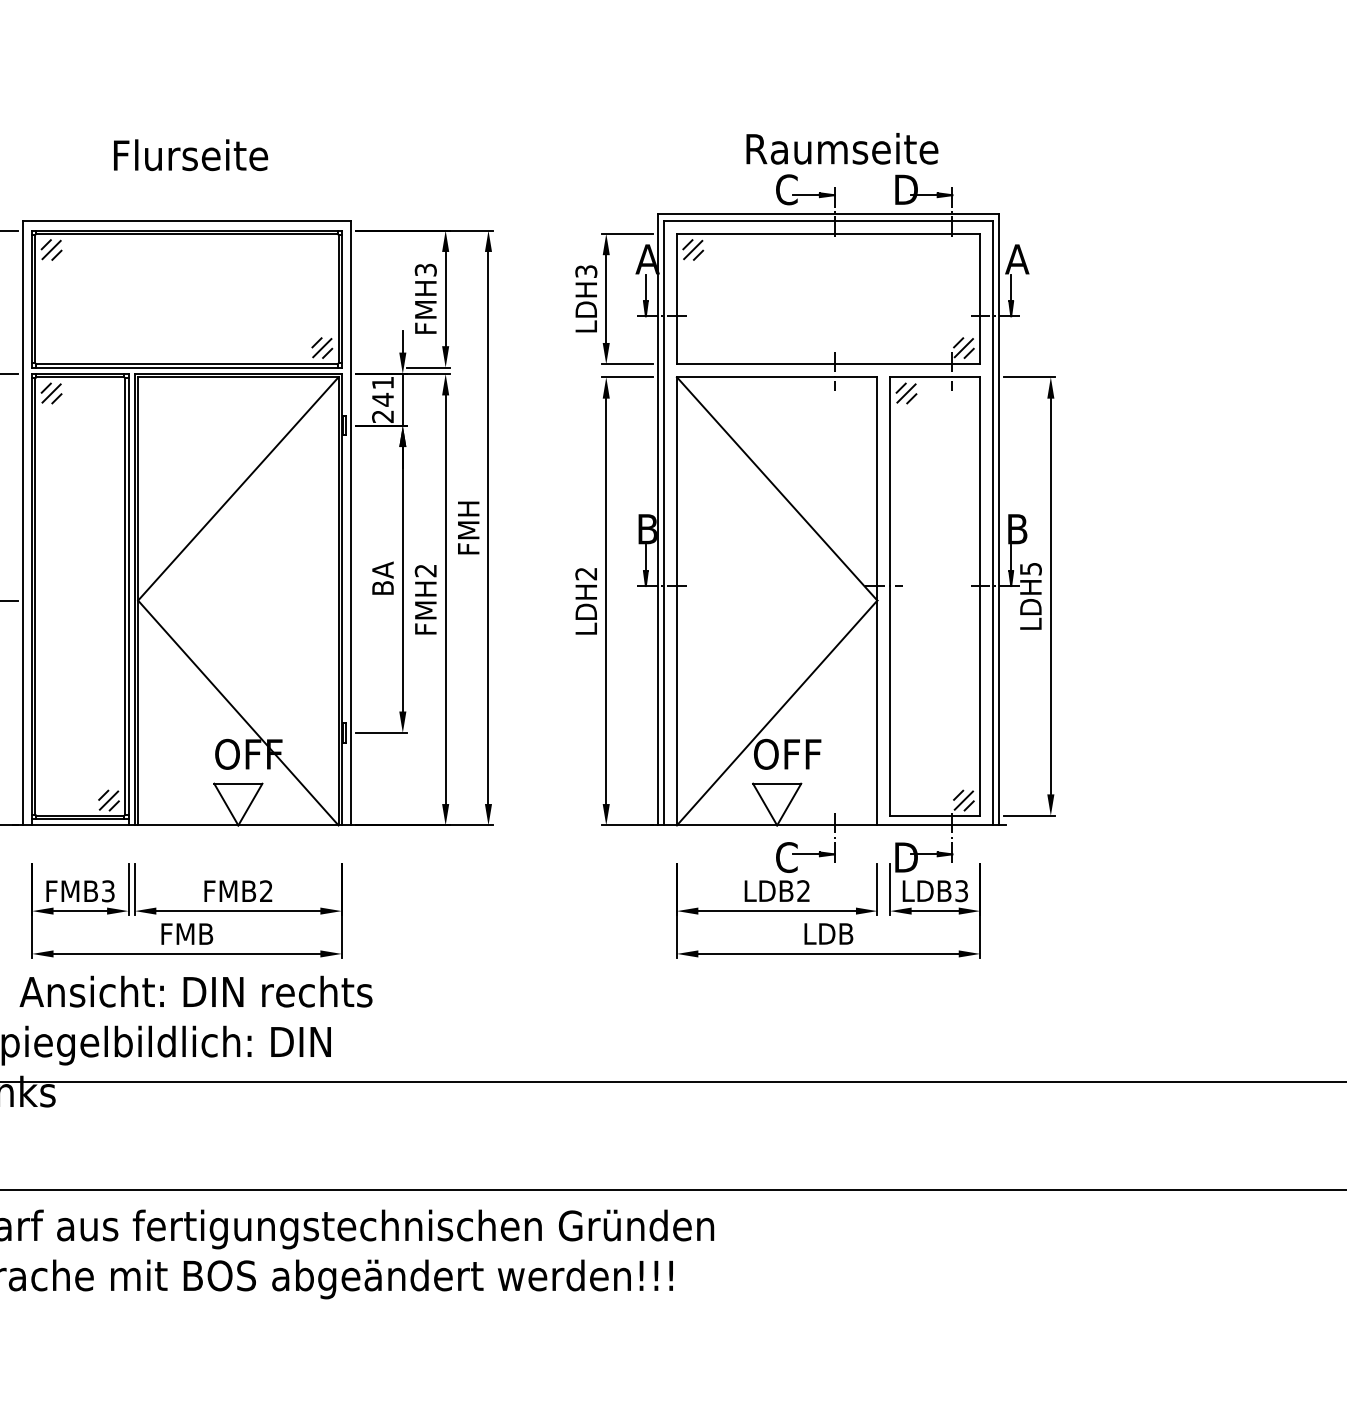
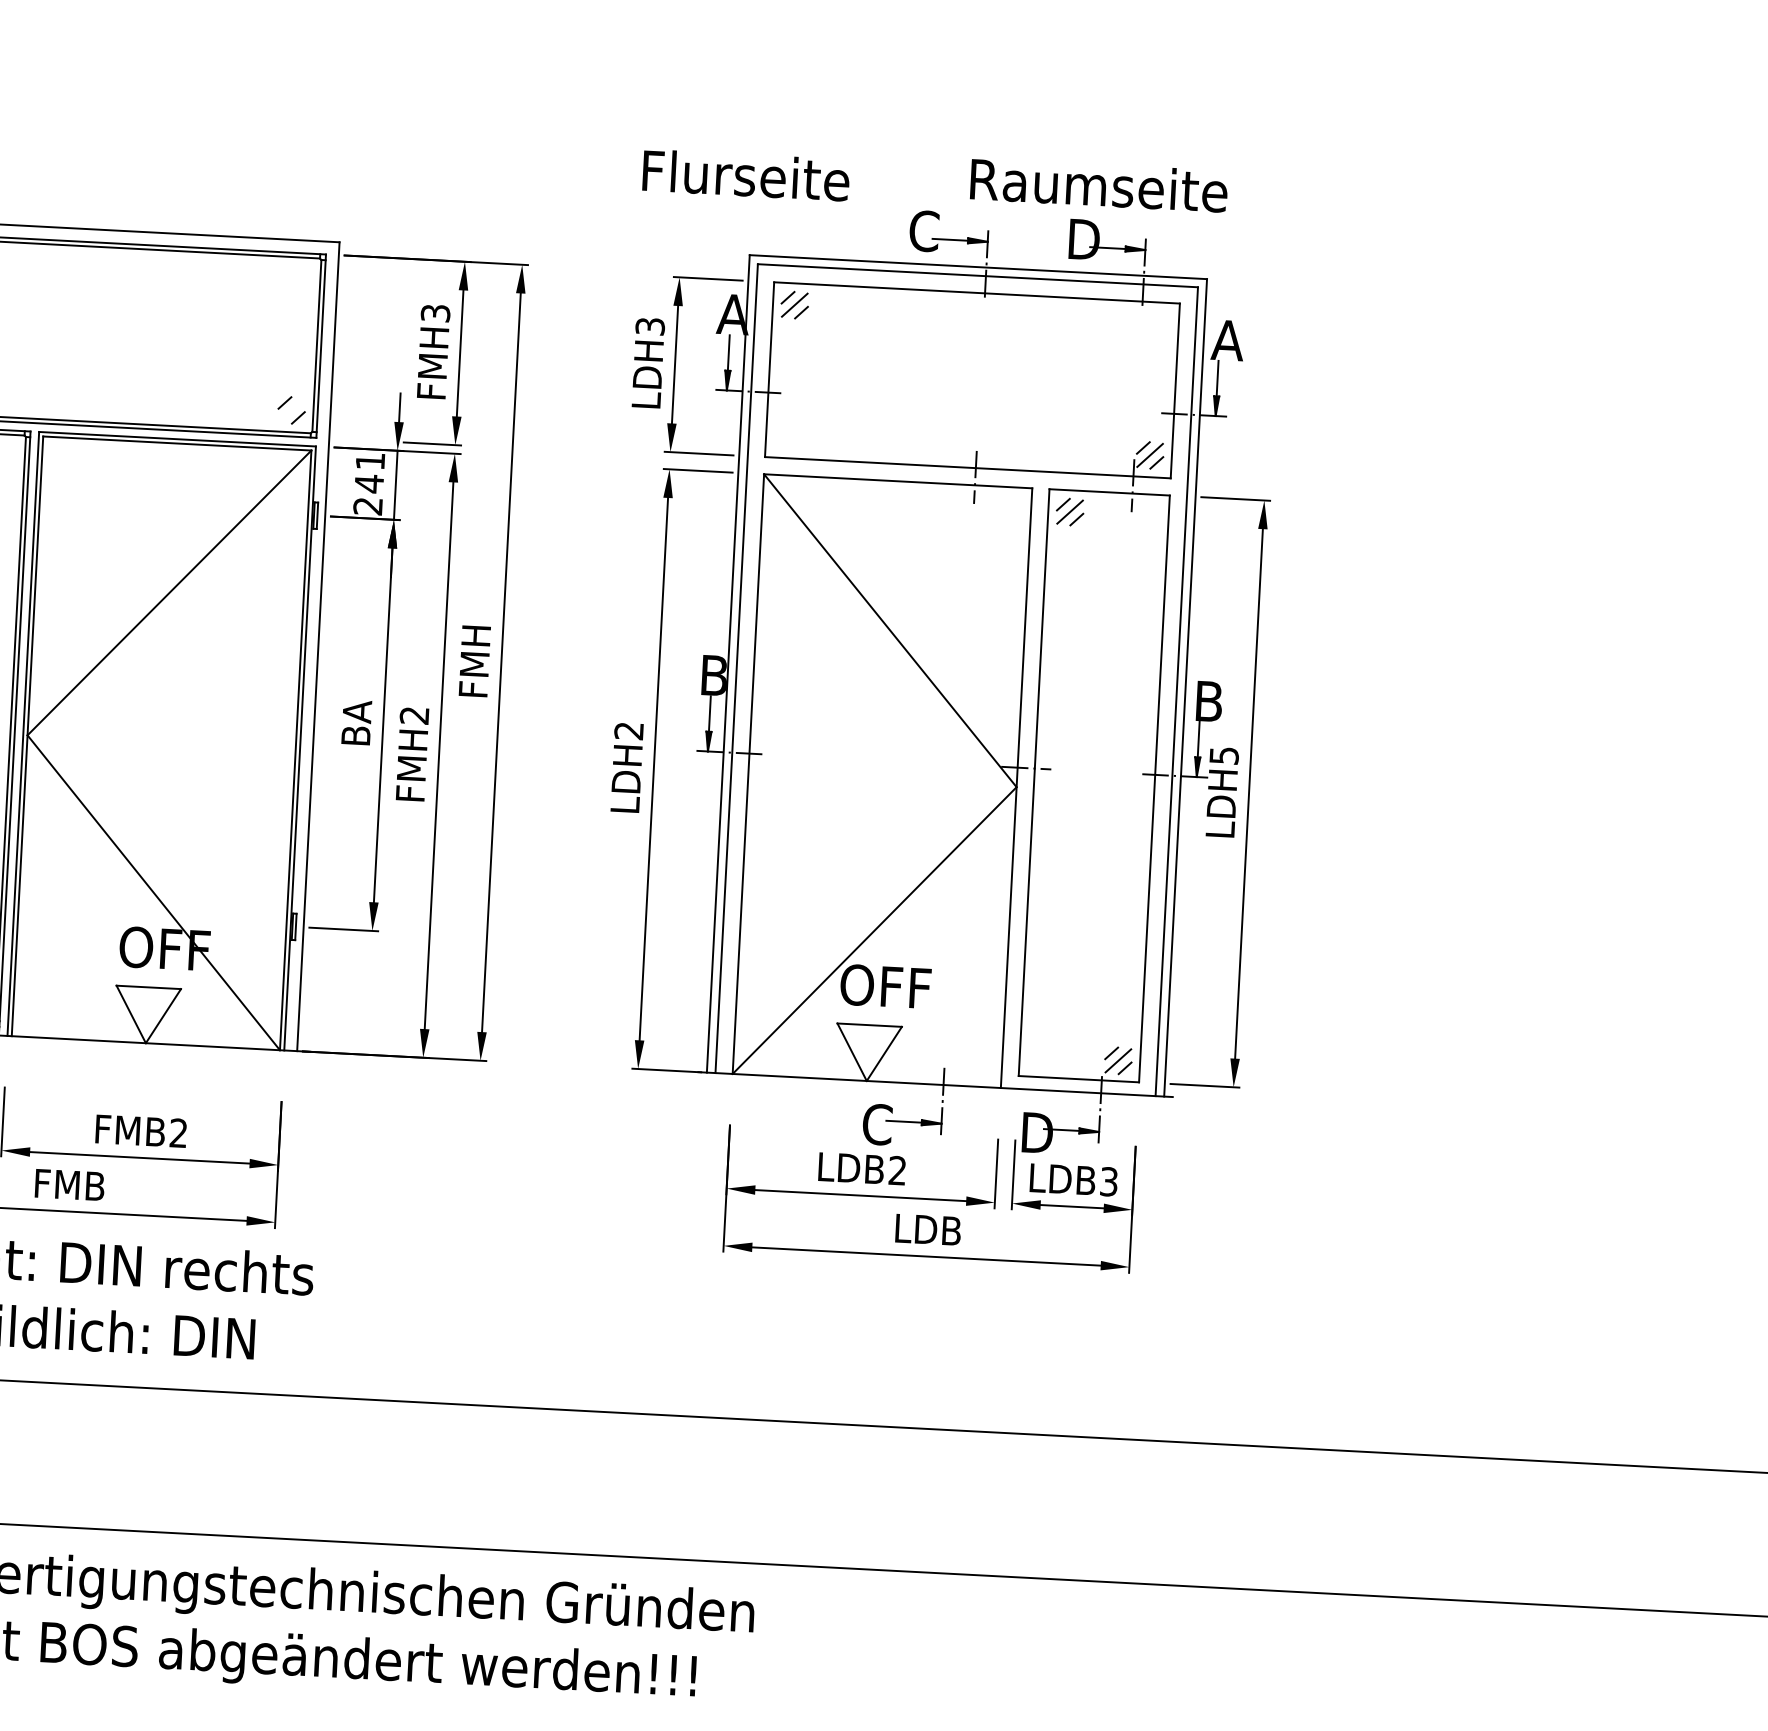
text: (842, 148) -> (1099, 184), moved
text: (191, 155) -> (746, 175), moved
line: (322, 348) -> (291, 410), removed

